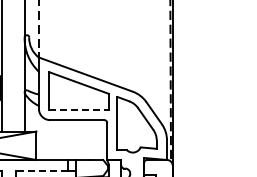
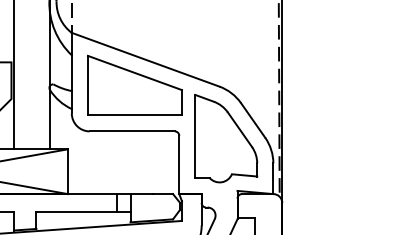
line: (79, 109) -> (135, 114), dashed -> solid
line: (42, 171) -> (77, 212), dashed -> solid

